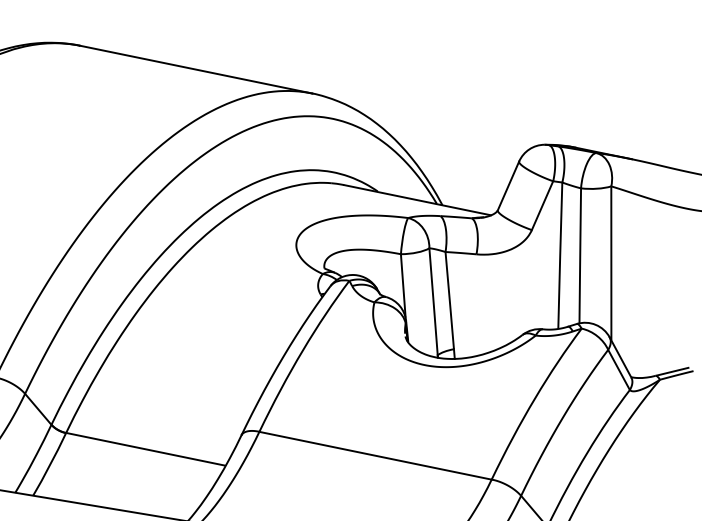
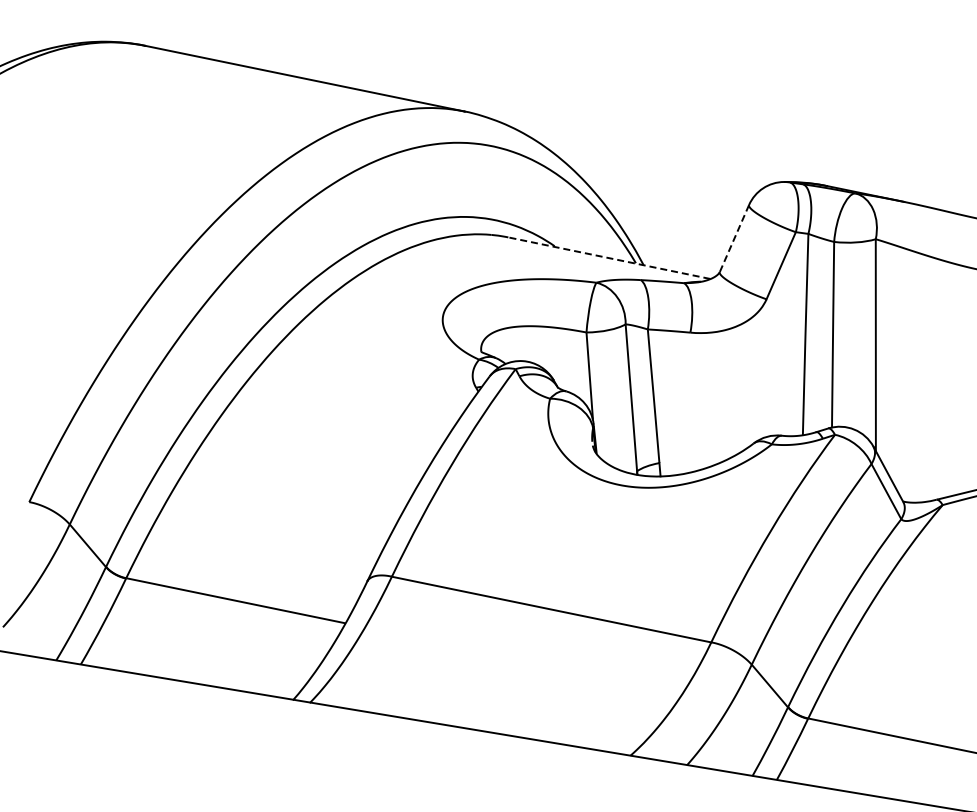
line: (508, 185) -> (734, 238), solid -> dashed
line: (416, 200) -> (608, 258), solid -> dashed

